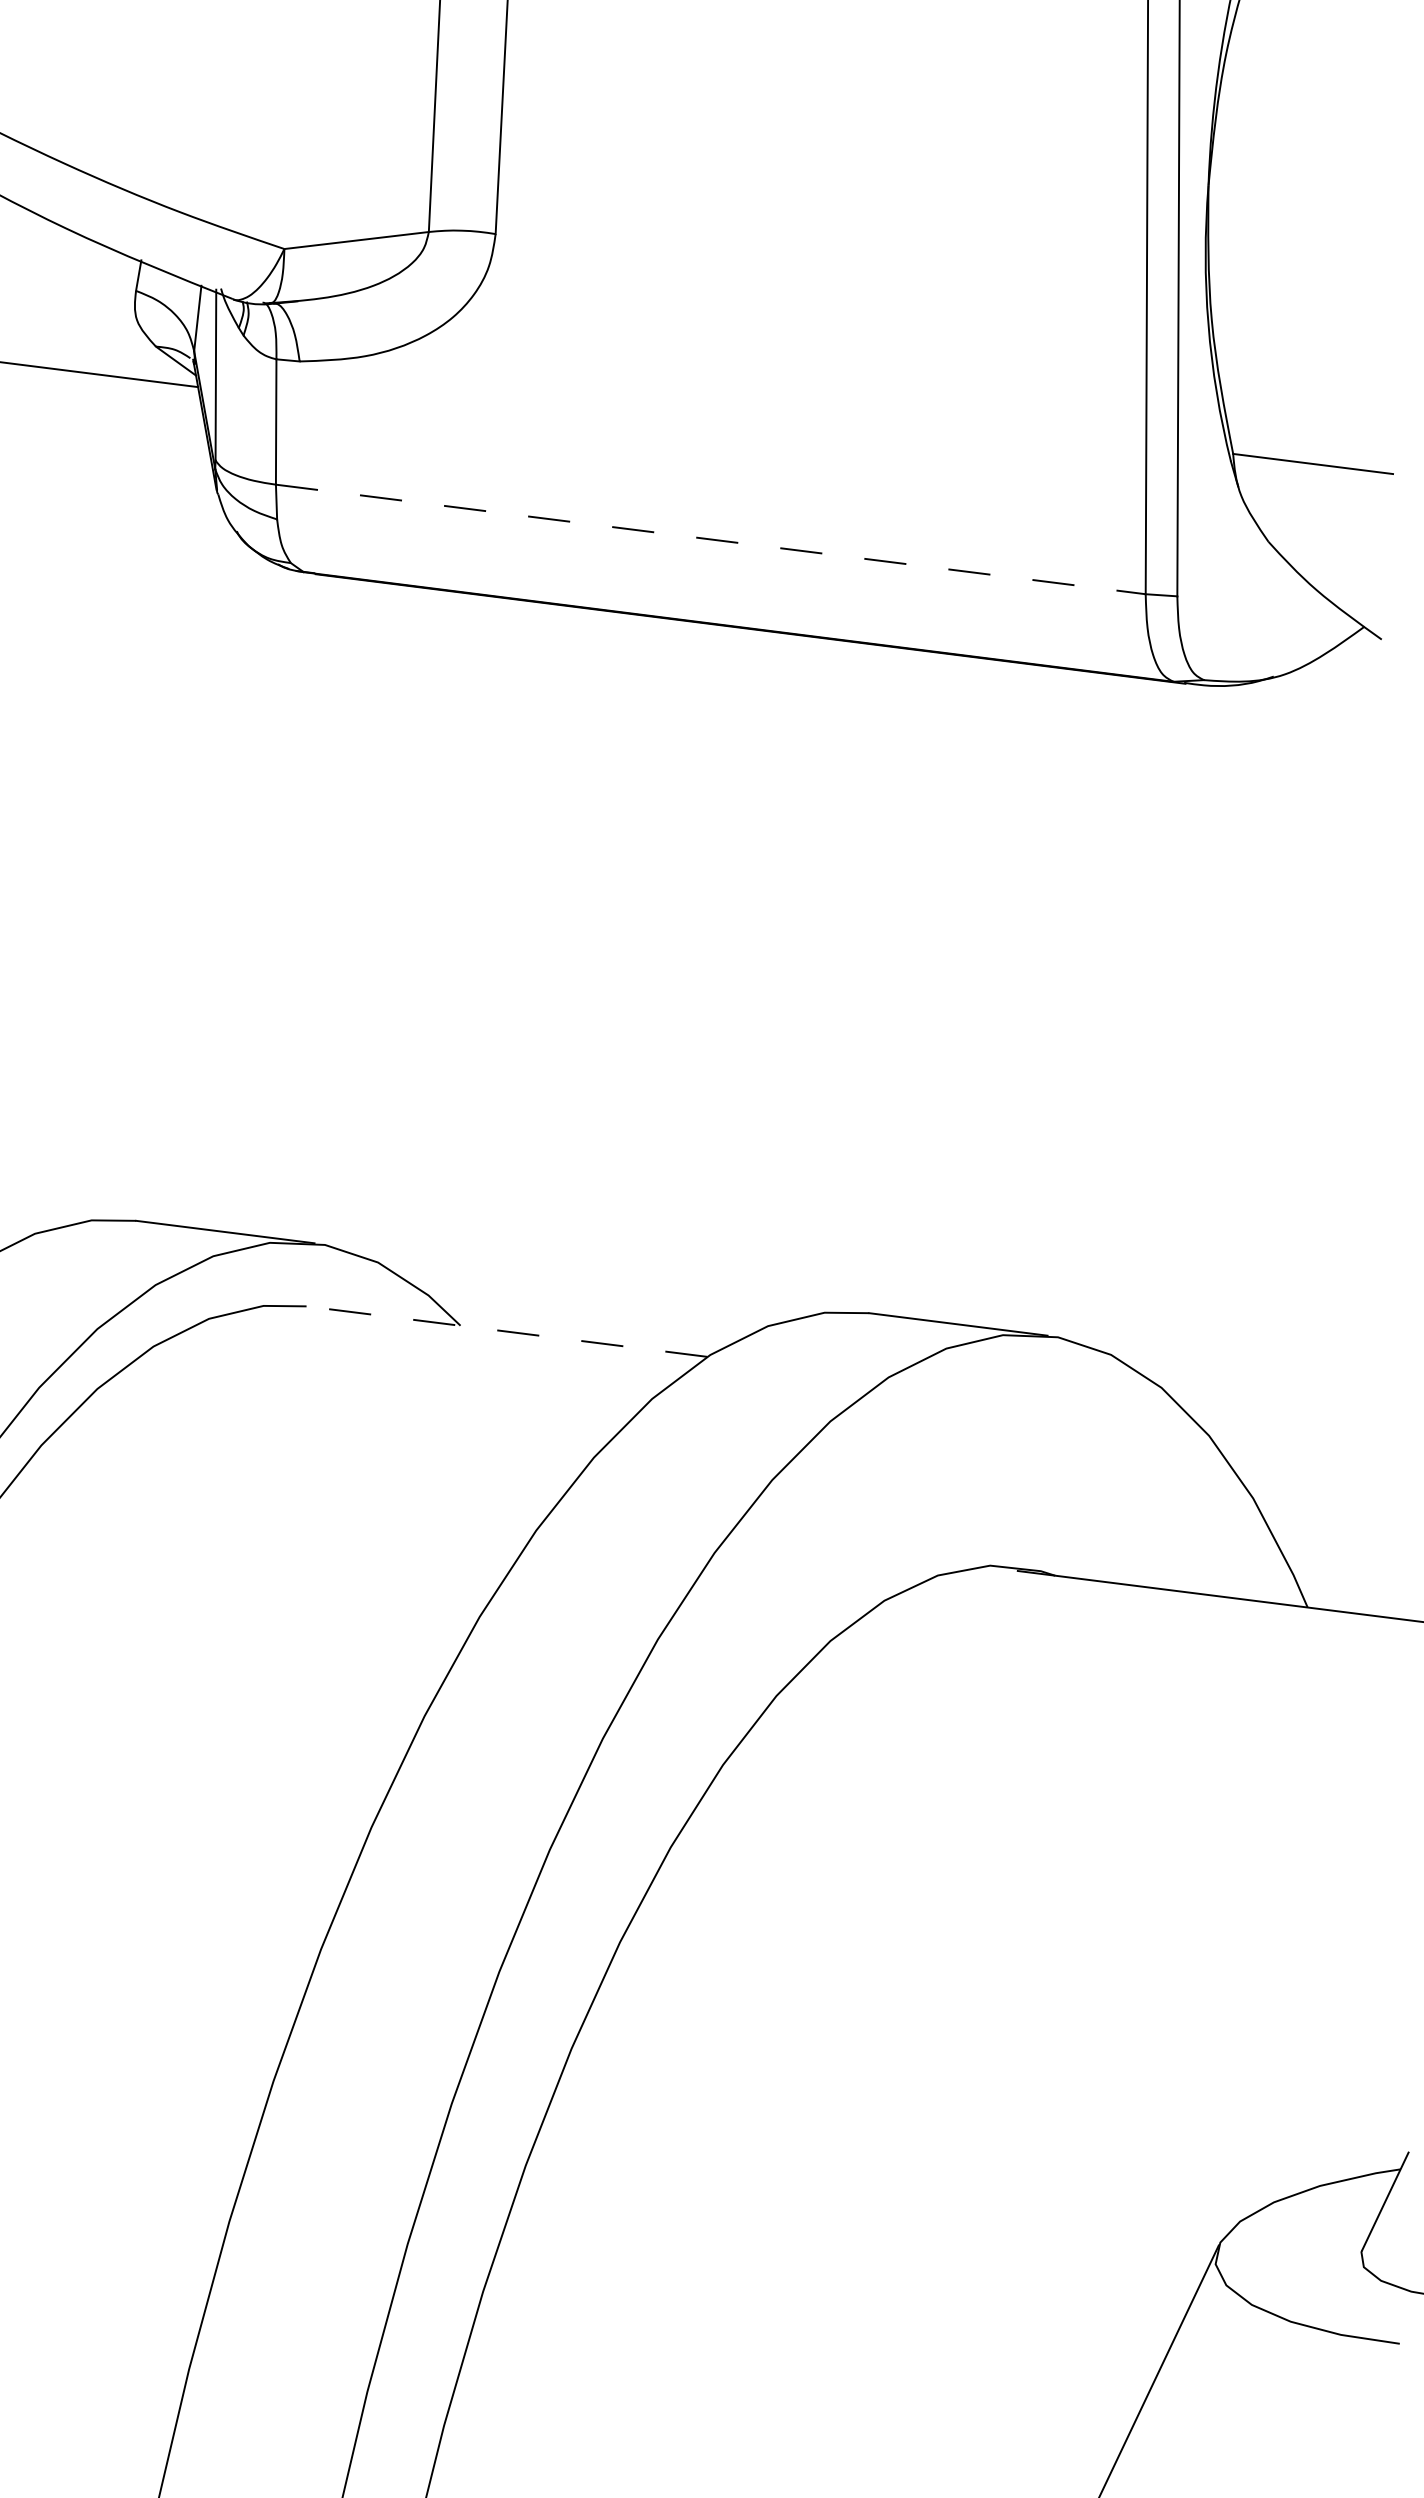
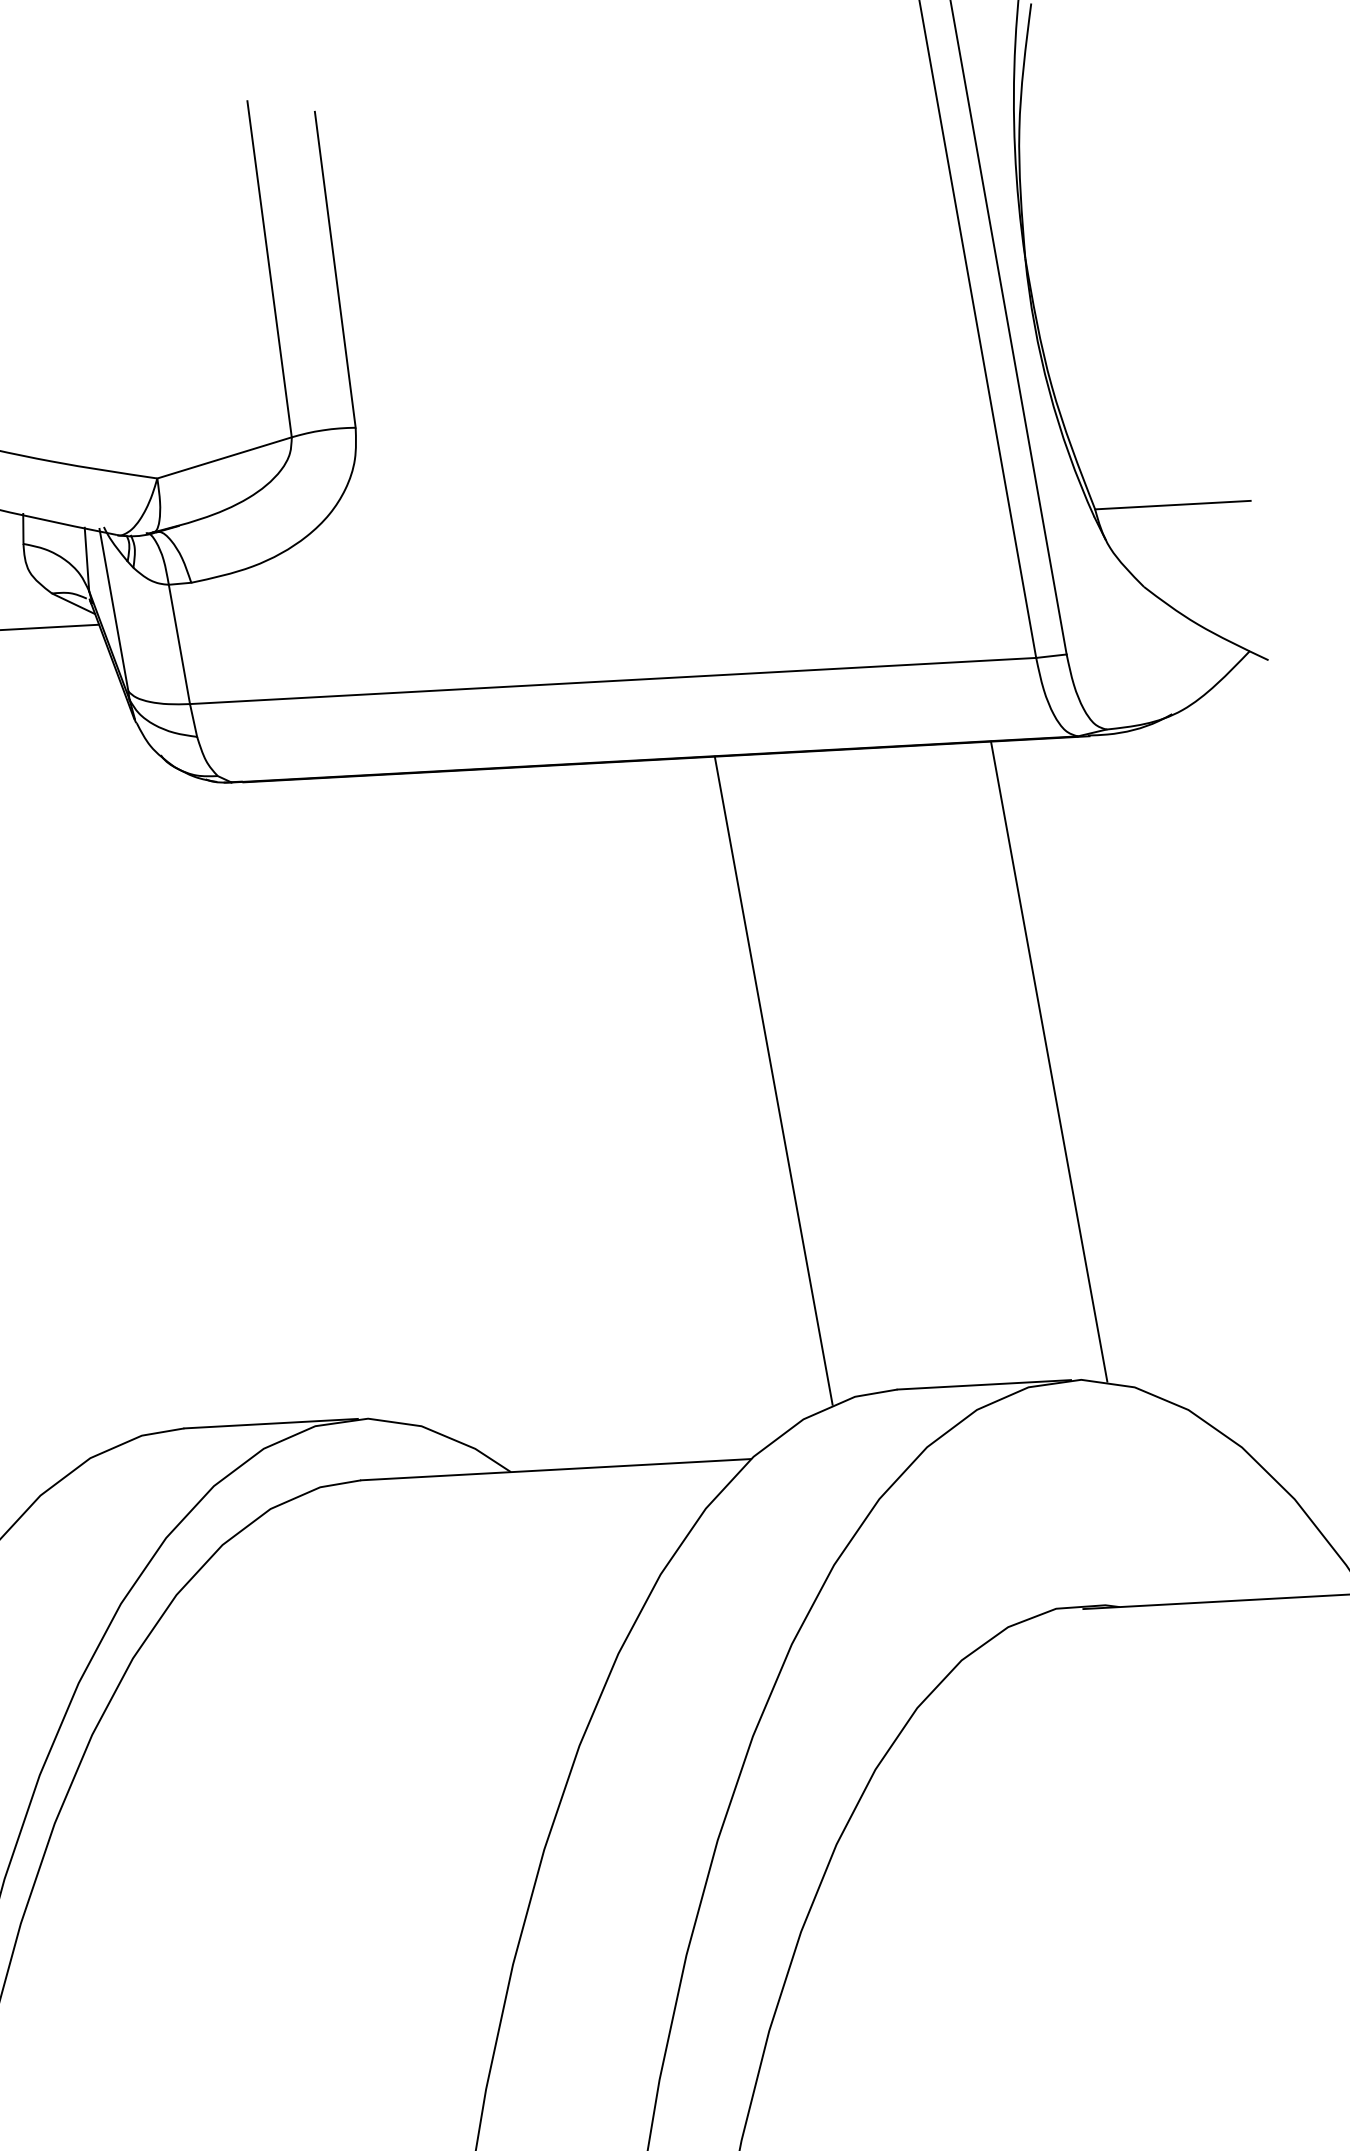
line: (711, 539) -> (613, 680), dashed -> solid
line: (800, 975) -> (773, 1080), added
line: (1084, 1007) -> (1049, 1061), added
line: (506, 1331) -> (555, 1469), dashed -> solid

